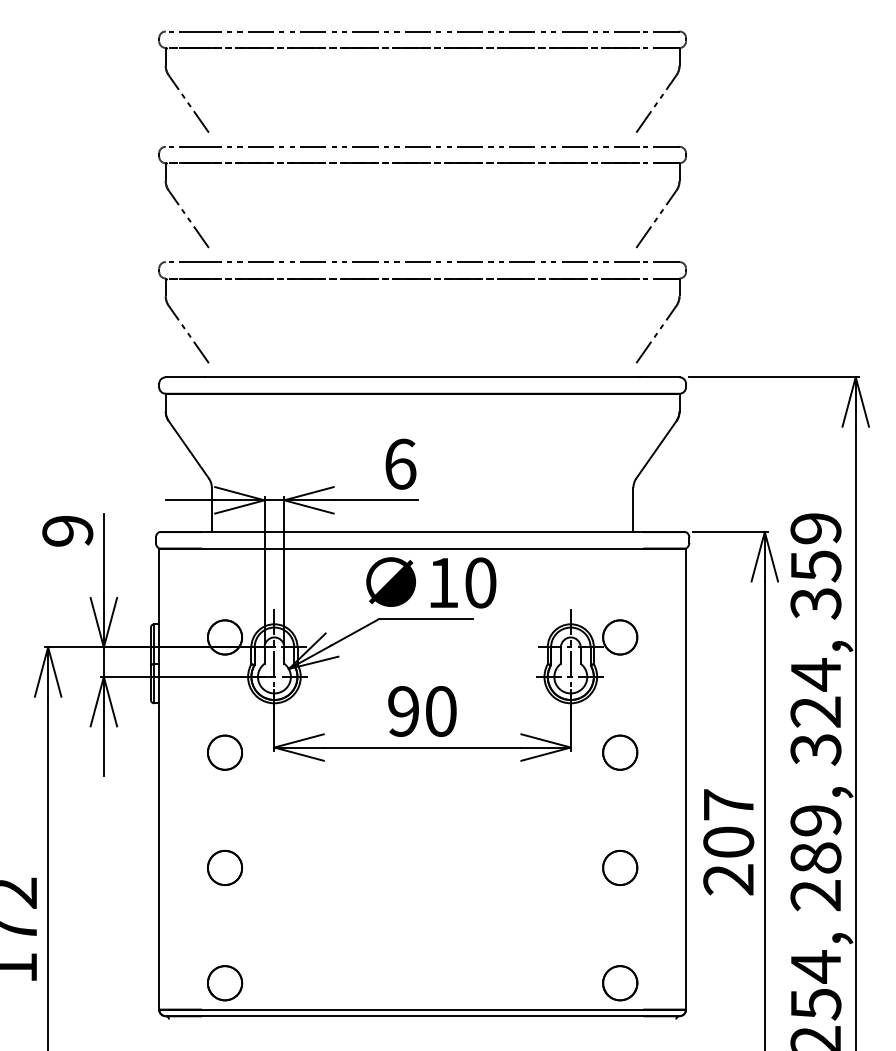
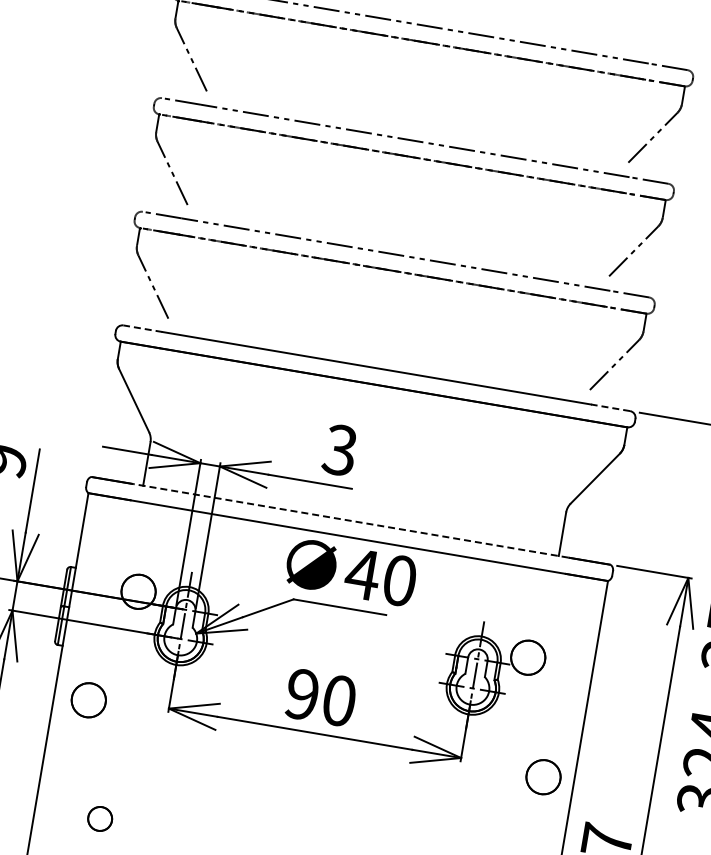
line: (185, 377) -> (142, 328), solid -> dashed
line: (659, 377) -> (610, 407), solid -> dashed
text: (400, 463) -> (340, 449), 6 -> 3
line: (422, 532) -> (350, 521), solid -> dashed
text: (443, 582) -> (363, 574), 10 -> 40
part: (224, 752) -> (88, 699), moved
part: (620, 752) -> (543, 777), moved
part: (224, 867) -> (99, 818), size x0.7

